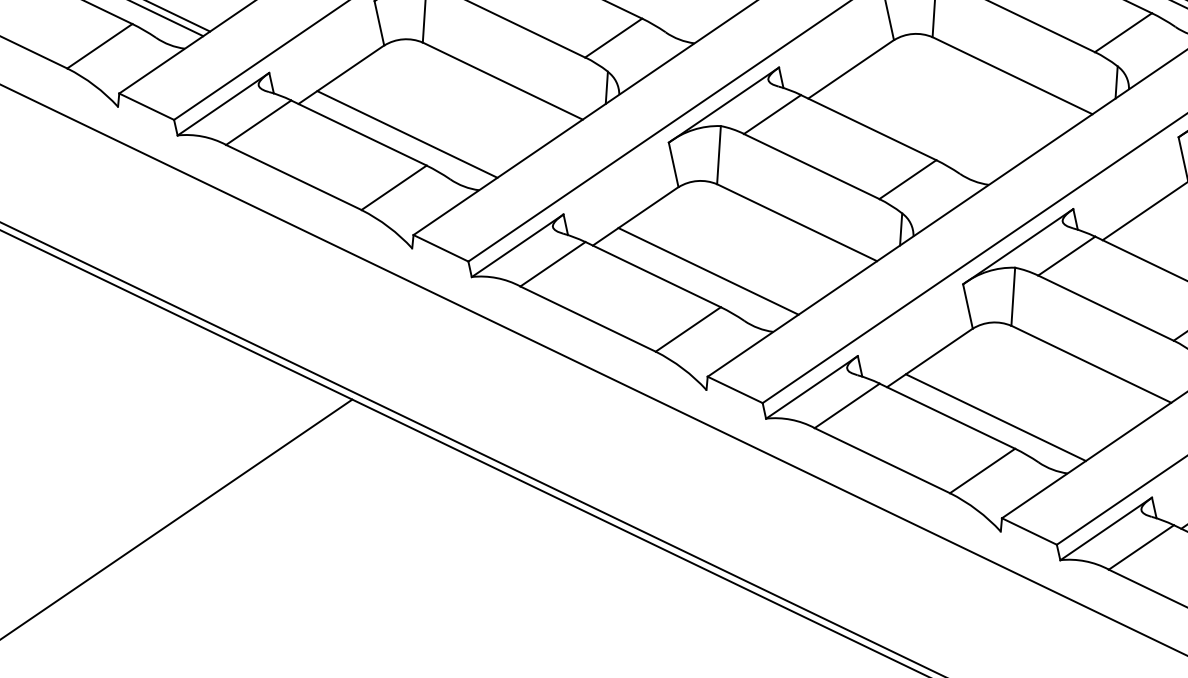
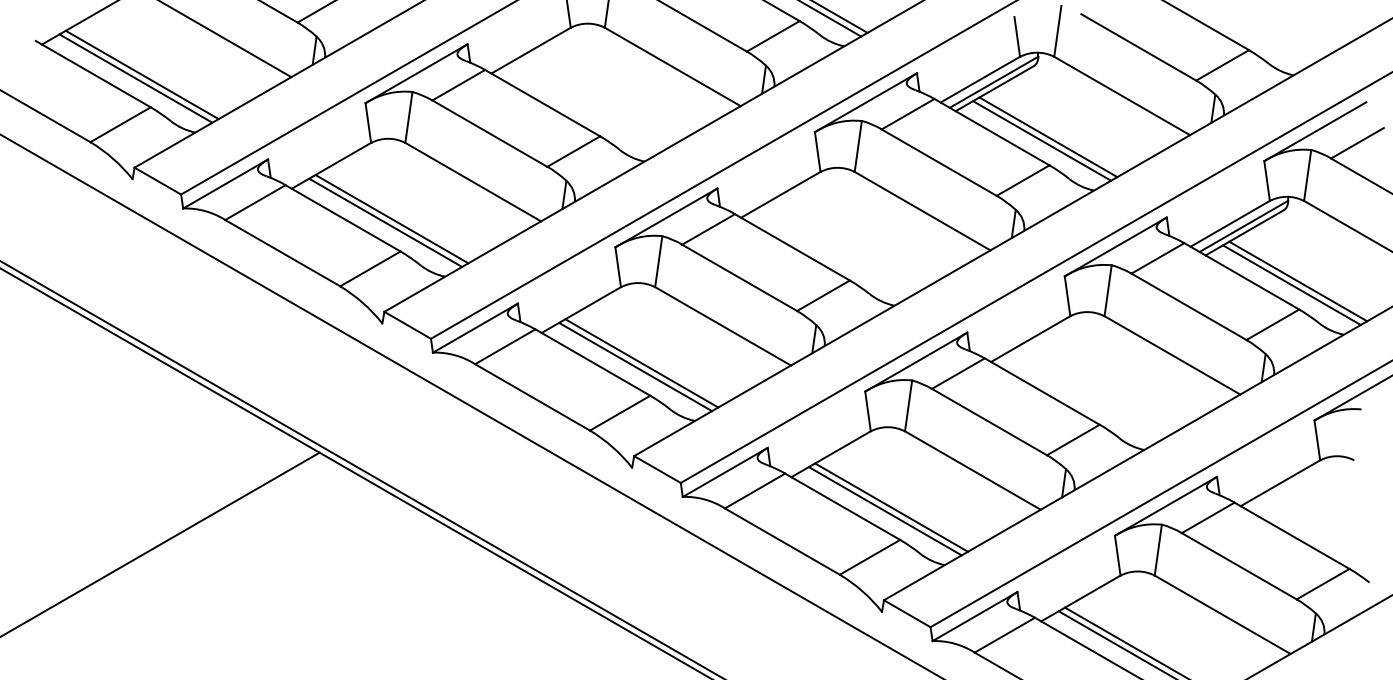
line: (413, 130) -> (391, 219), added
line: (701, 275) -> (635, 366), added
line: (1002, 412) -> (891, 507), added

